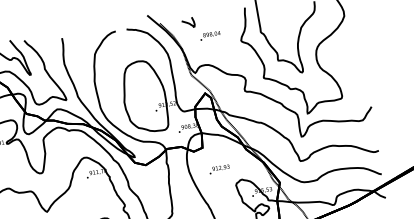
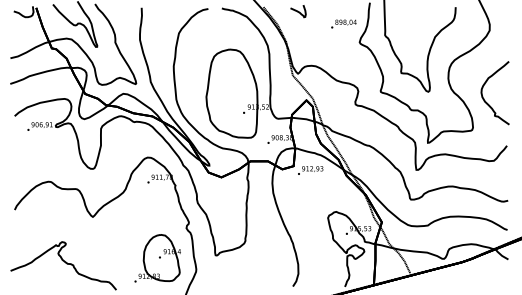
text: (209, 35) -> (343, 23), moved
curve: (348, 71) -> (484, 98), added
text: (219, 169) -> (310, 170), moved

